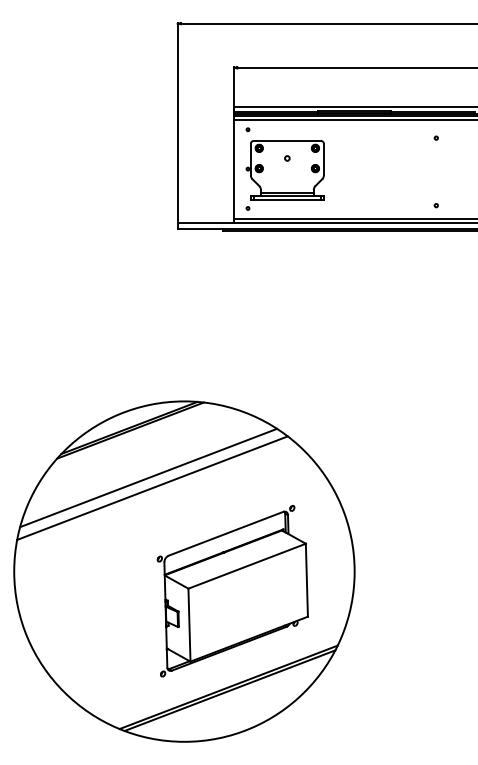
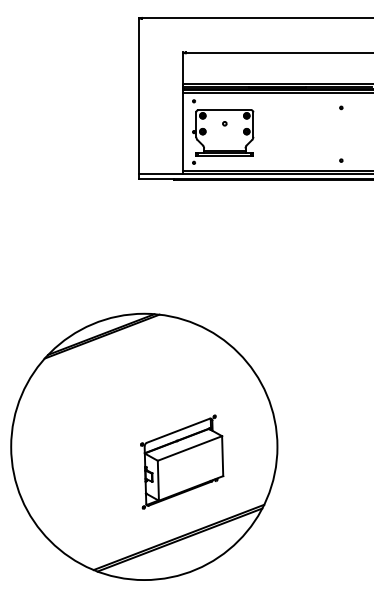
line: (147, 477) -> (115, 373), removed
line: (152, 487) -> (119, 381), removed
part: (231, 590) -> (181, 461), size x0.7

